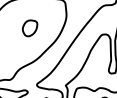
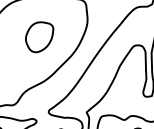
part: (29, 28) -> (38, 37), size x1.43

